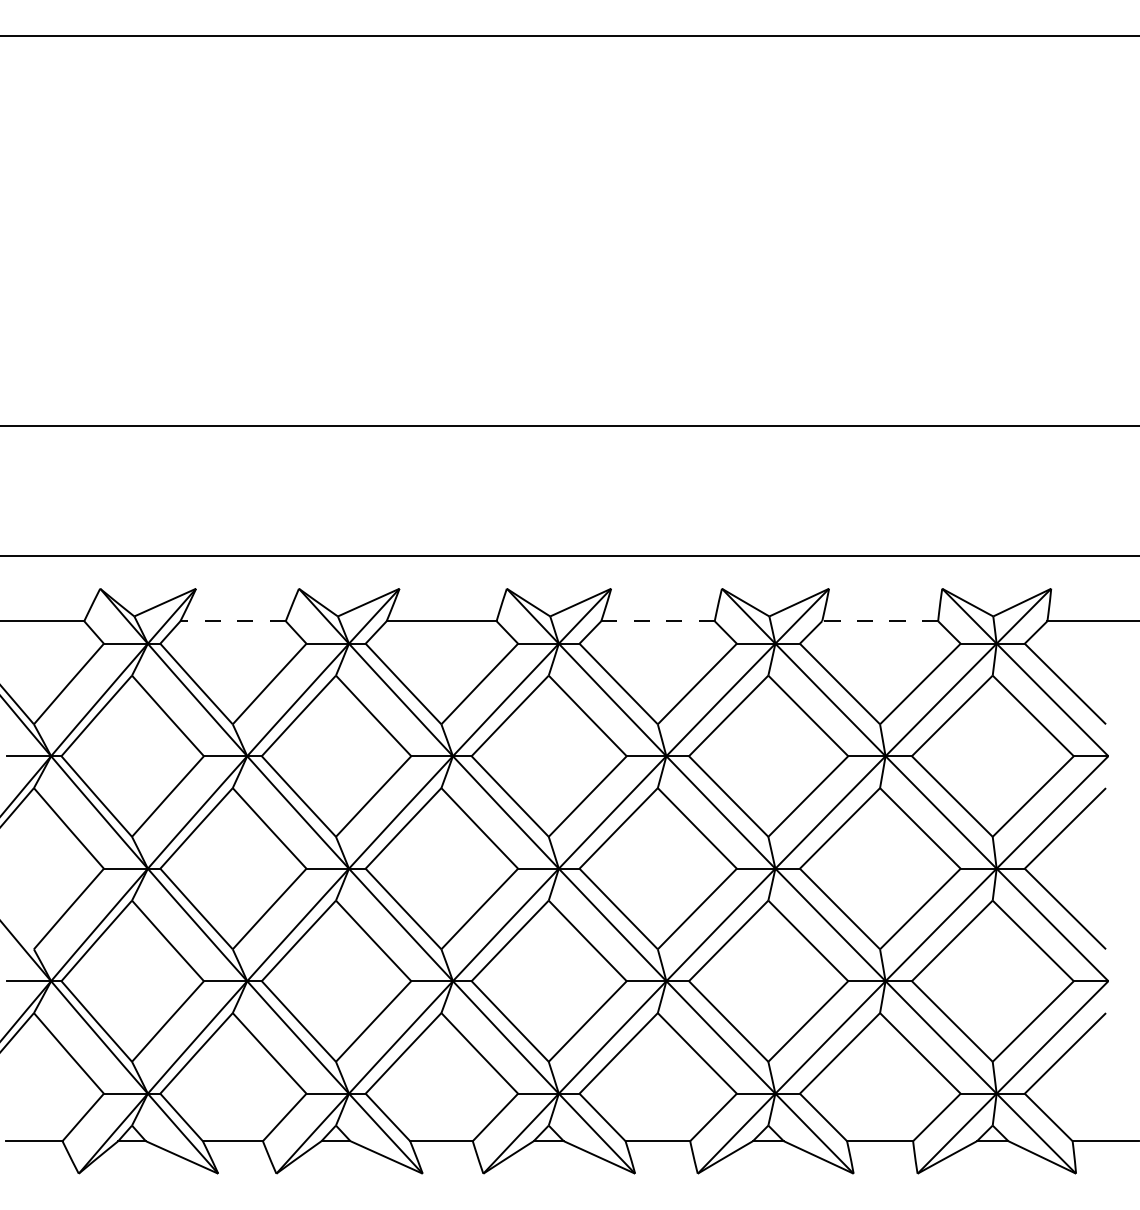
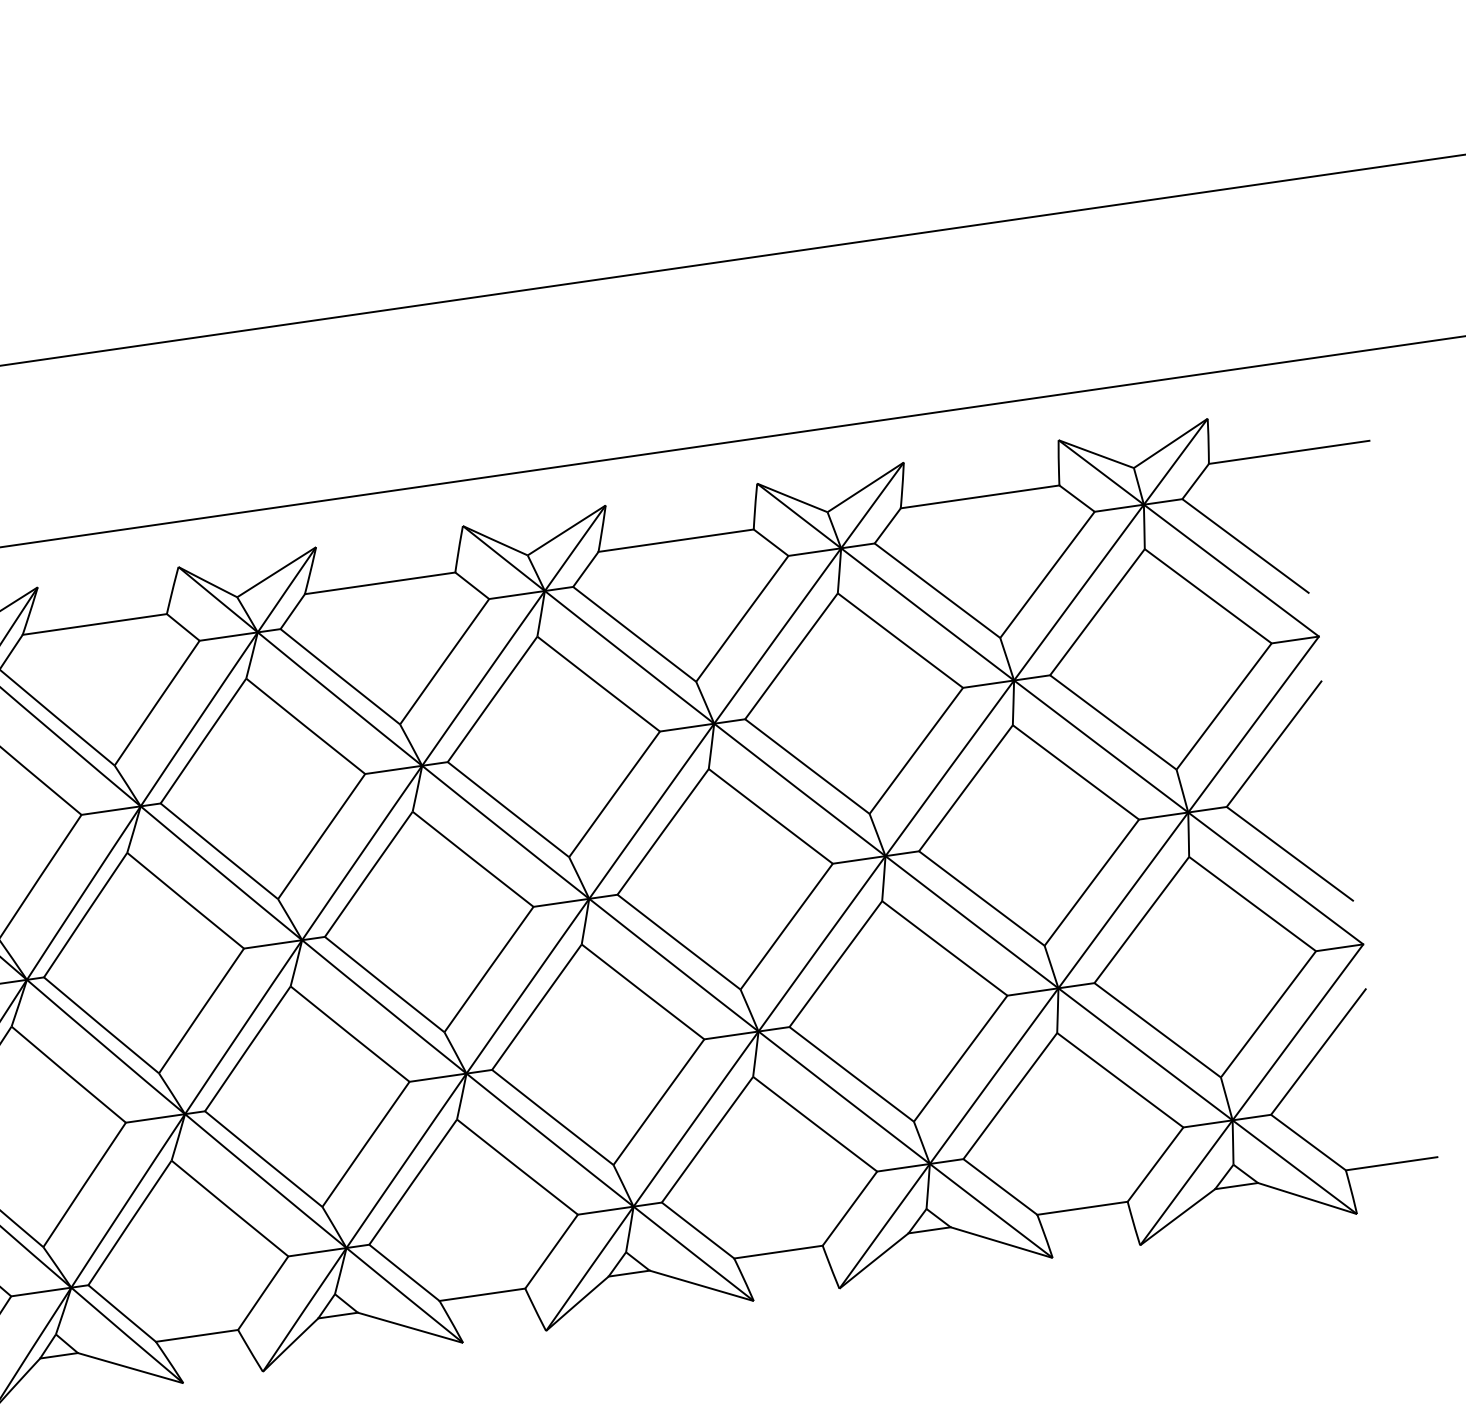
line: (233, 621) -> (95, 624), dashed -> solid
line: (658, 621) -> (676, 540), dashed -> solid
line: (880, 621) -> (980, 497), dashed -> solid

